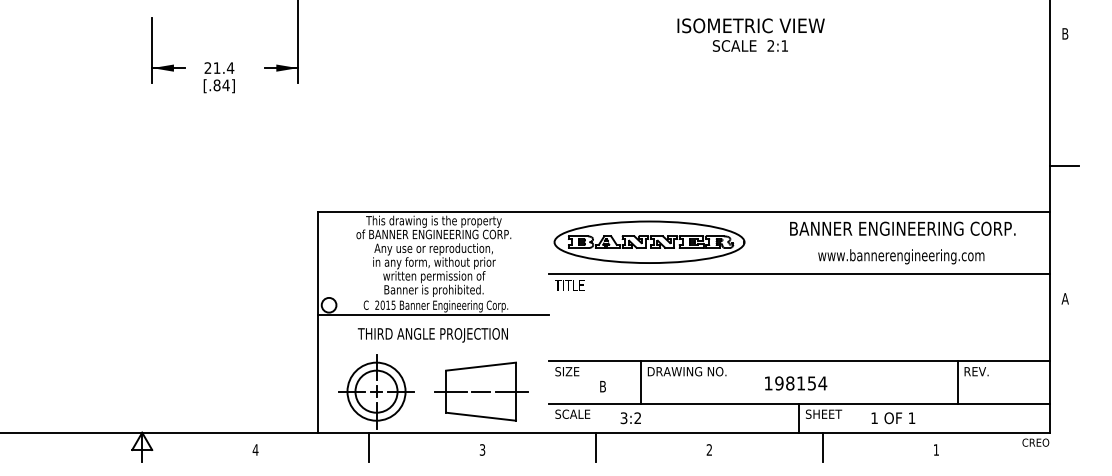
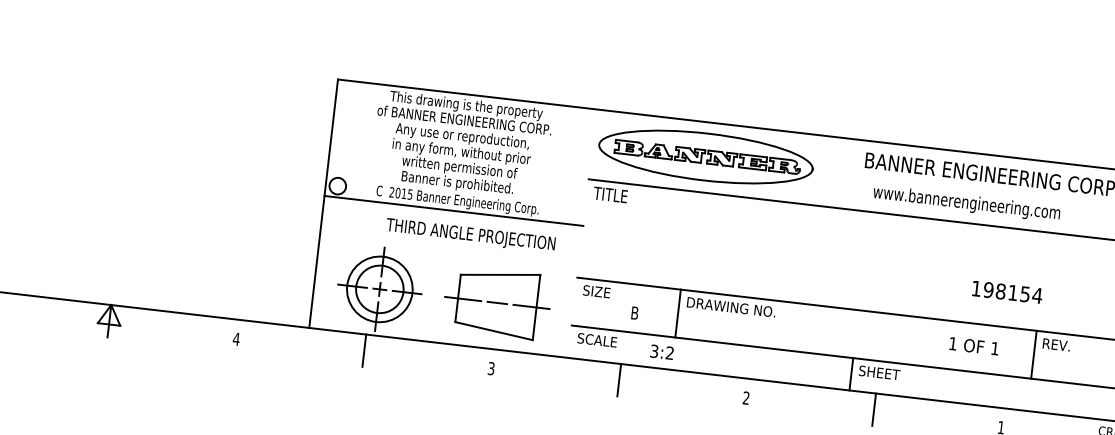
text: (901, 256) -> (966, 203), moved
text: (432, 335) -> (470, 235), moved
text: (796, 383) -> (1007, 292), moved
text: (893, 418) -> (974, 346), moved

